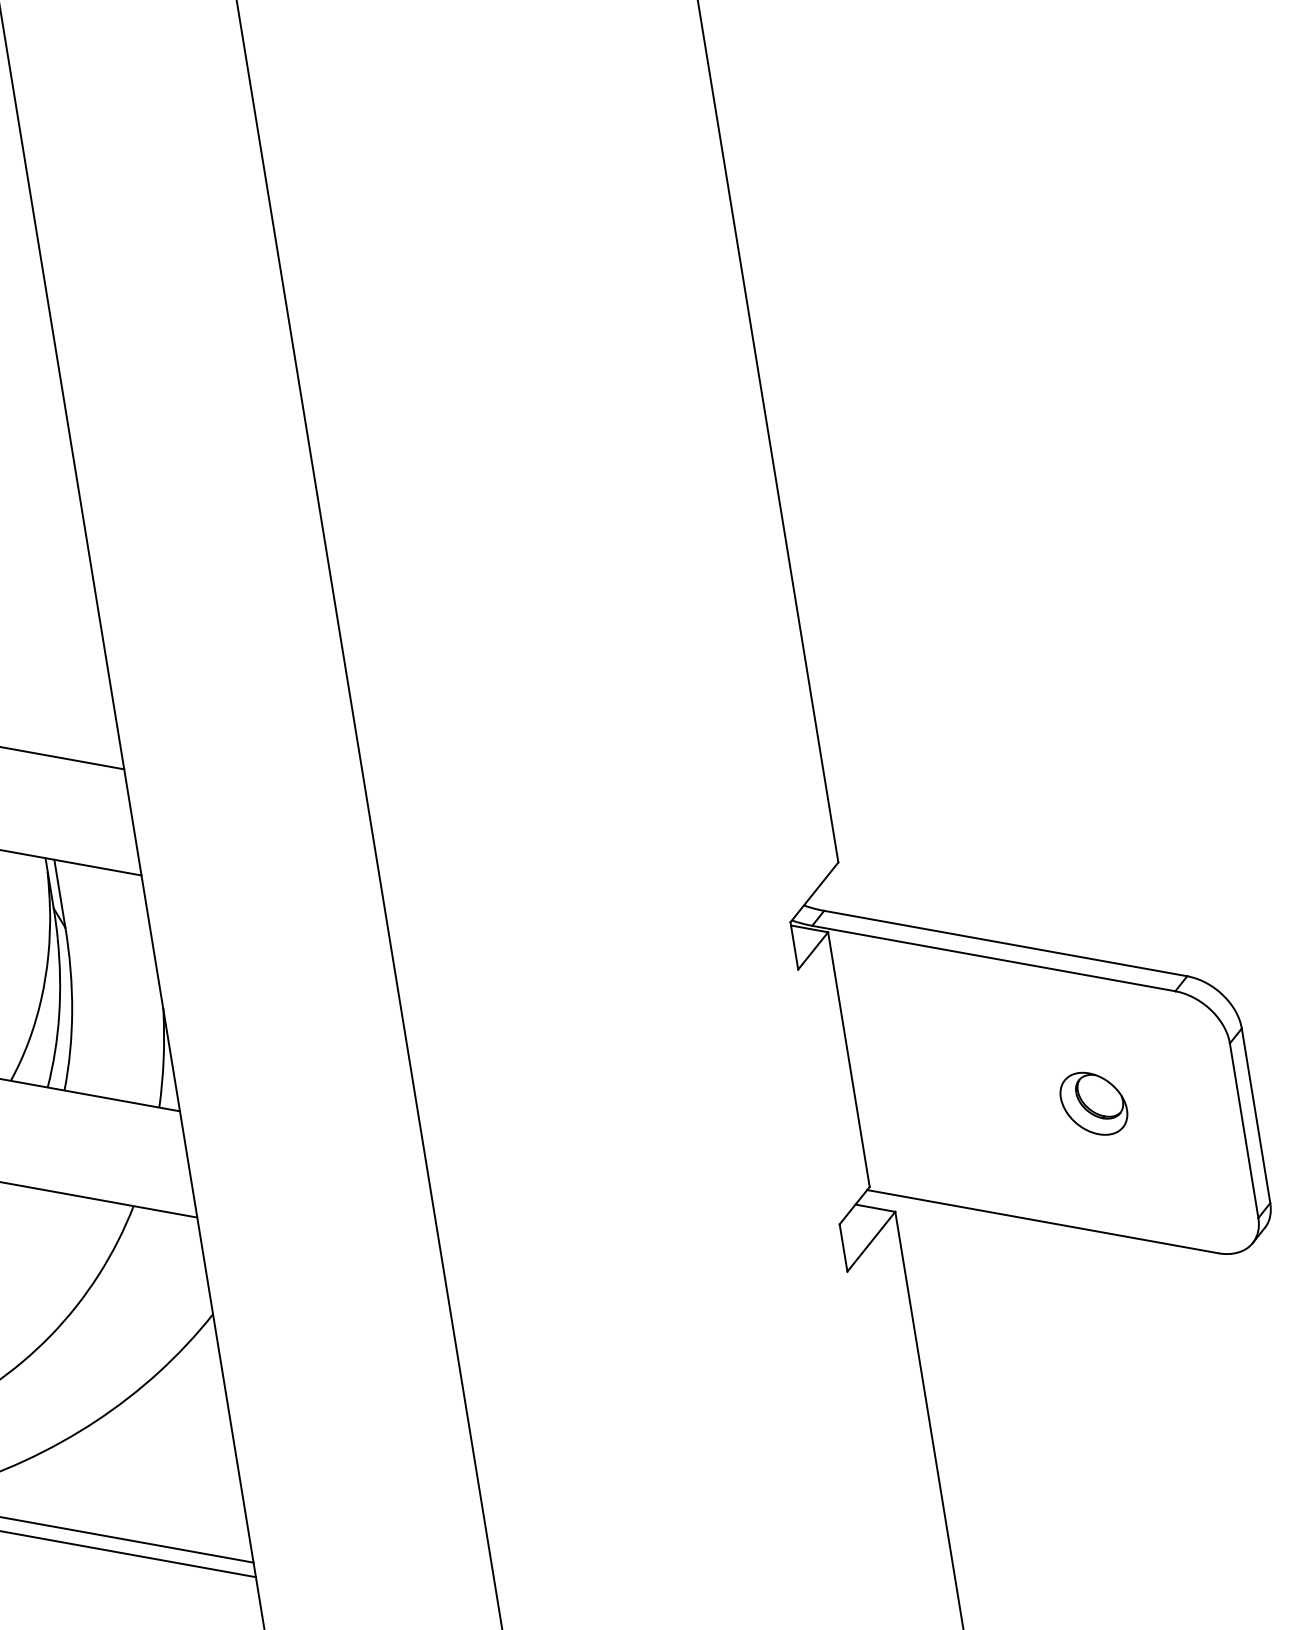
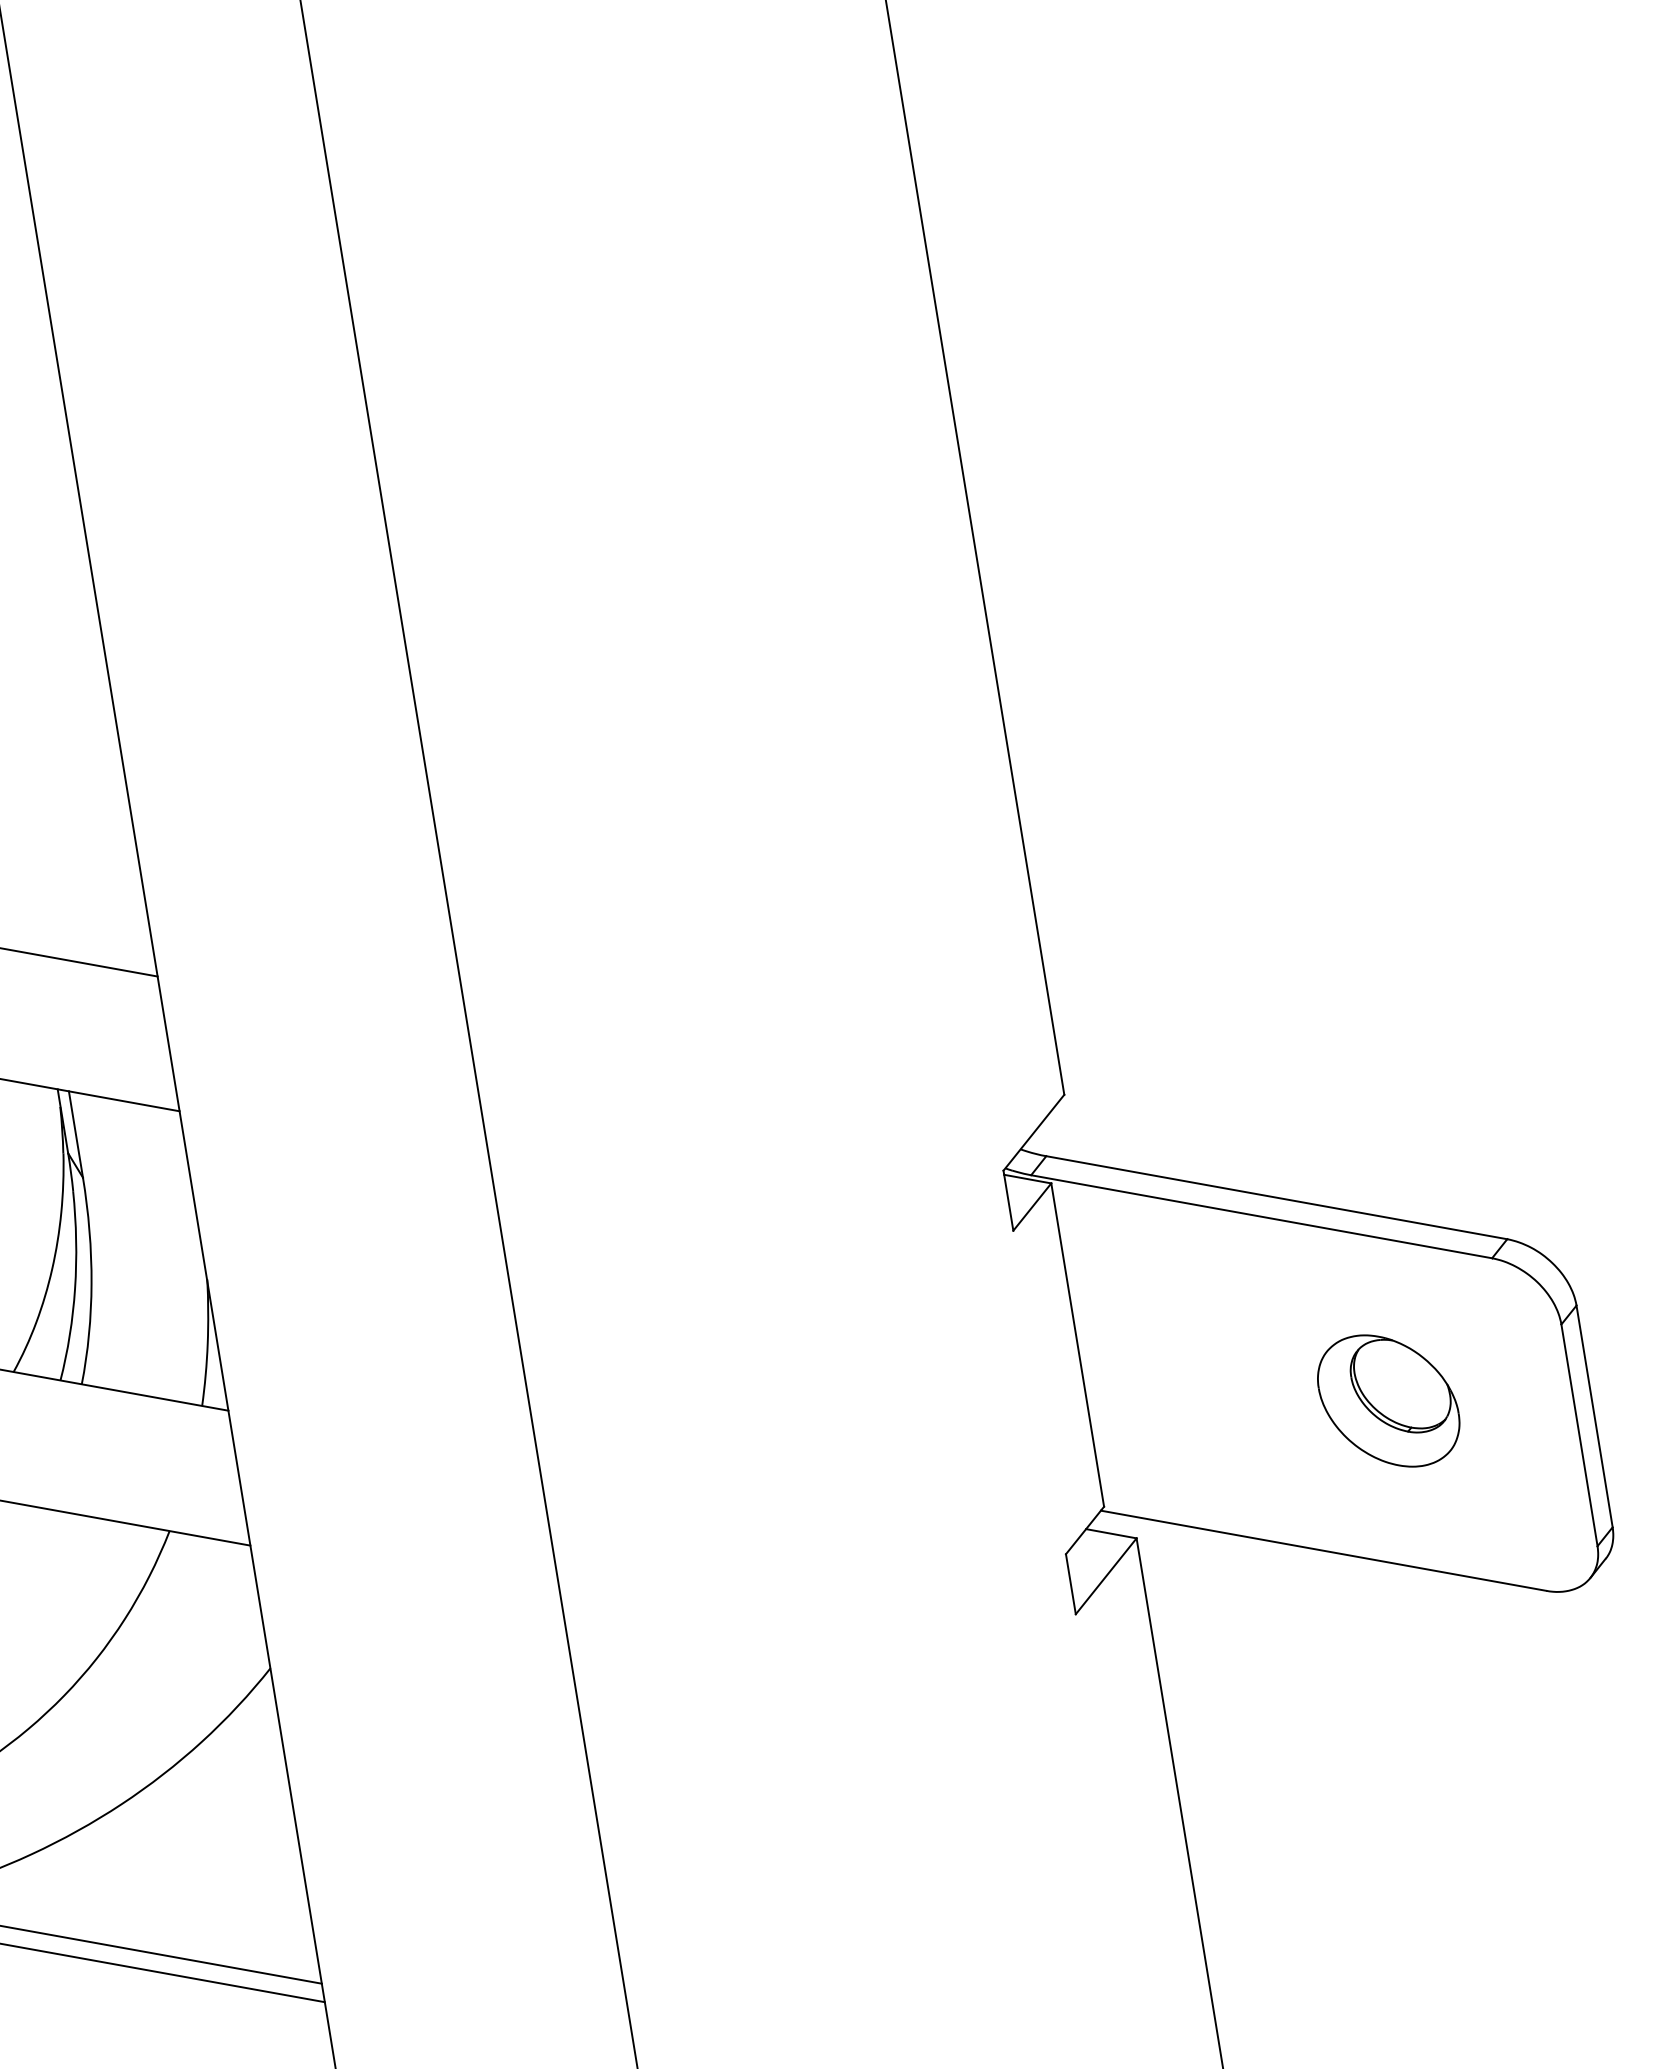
part: (1093, 1103) -> (1388, 1400), size x1.67

